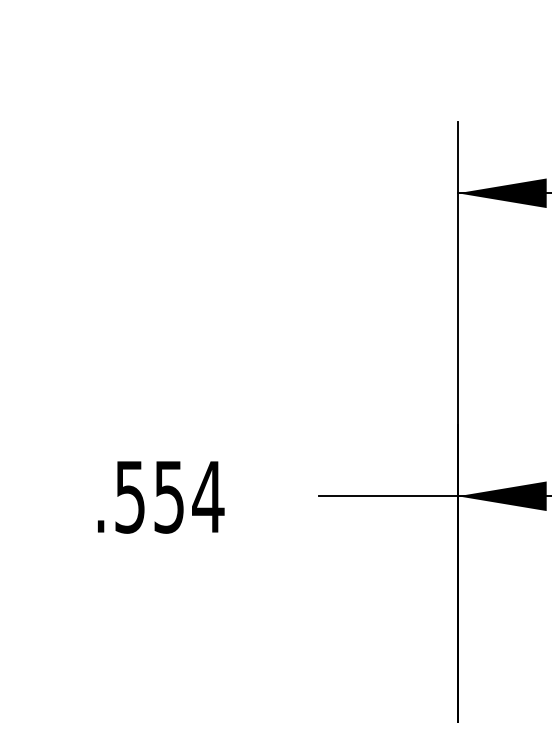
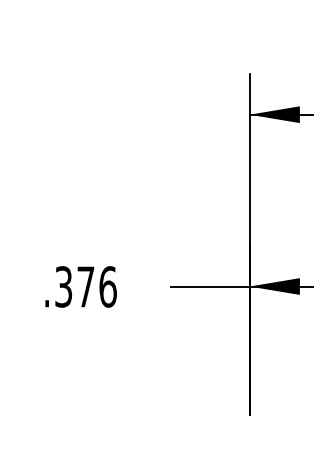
text: (170, 496) -> (86, 286), .554 -> .376

